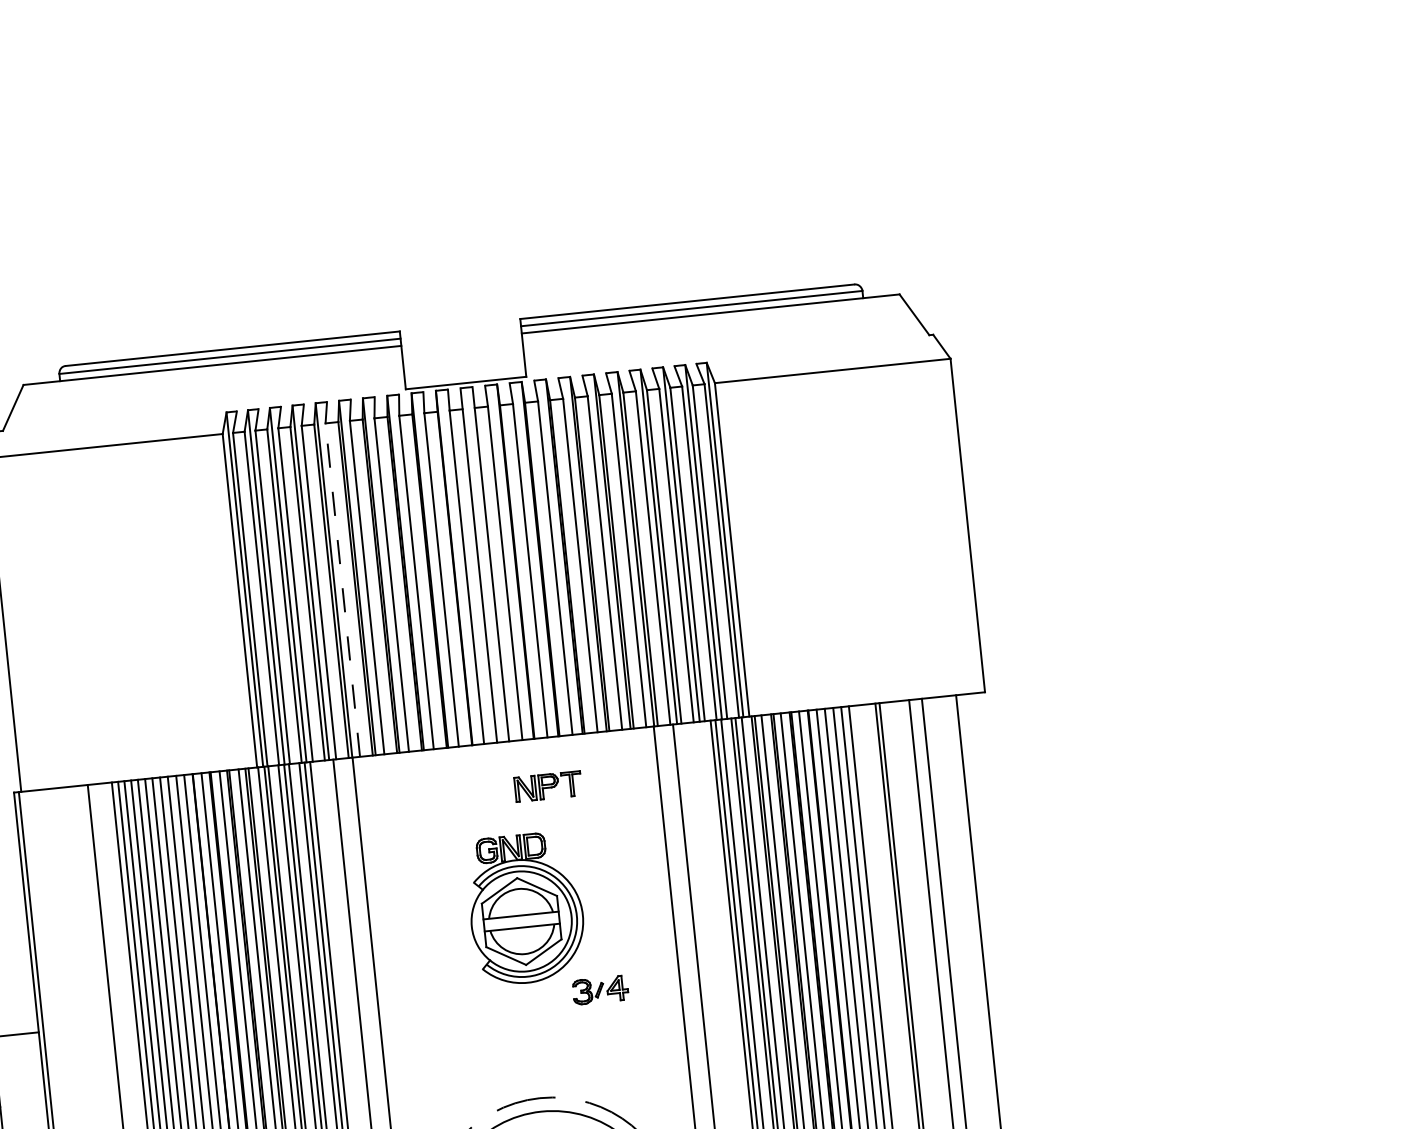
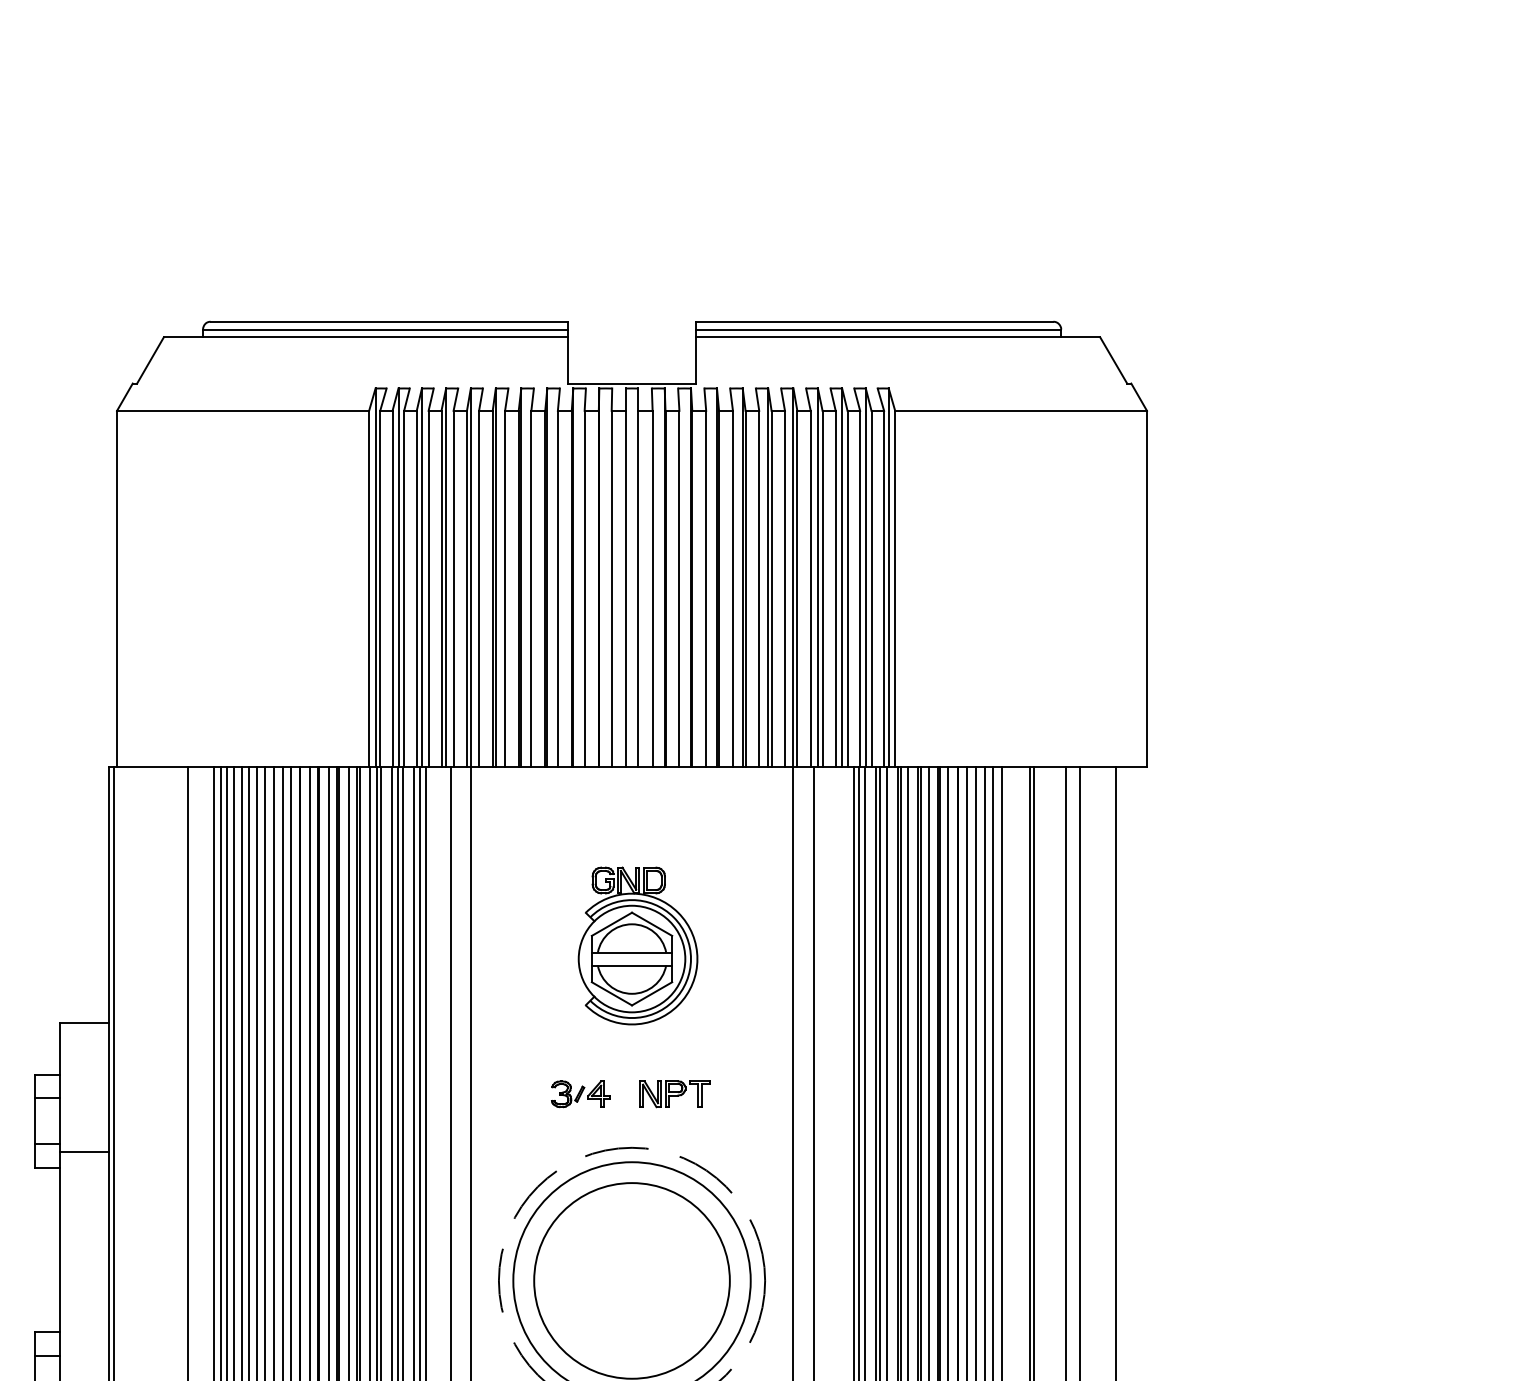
line: (343, 589) -> (479, 588), dashed -> solid
part: (547, 786) -> (674, 1094), moved
part: (600, 990) -> (580, 1094), moved

